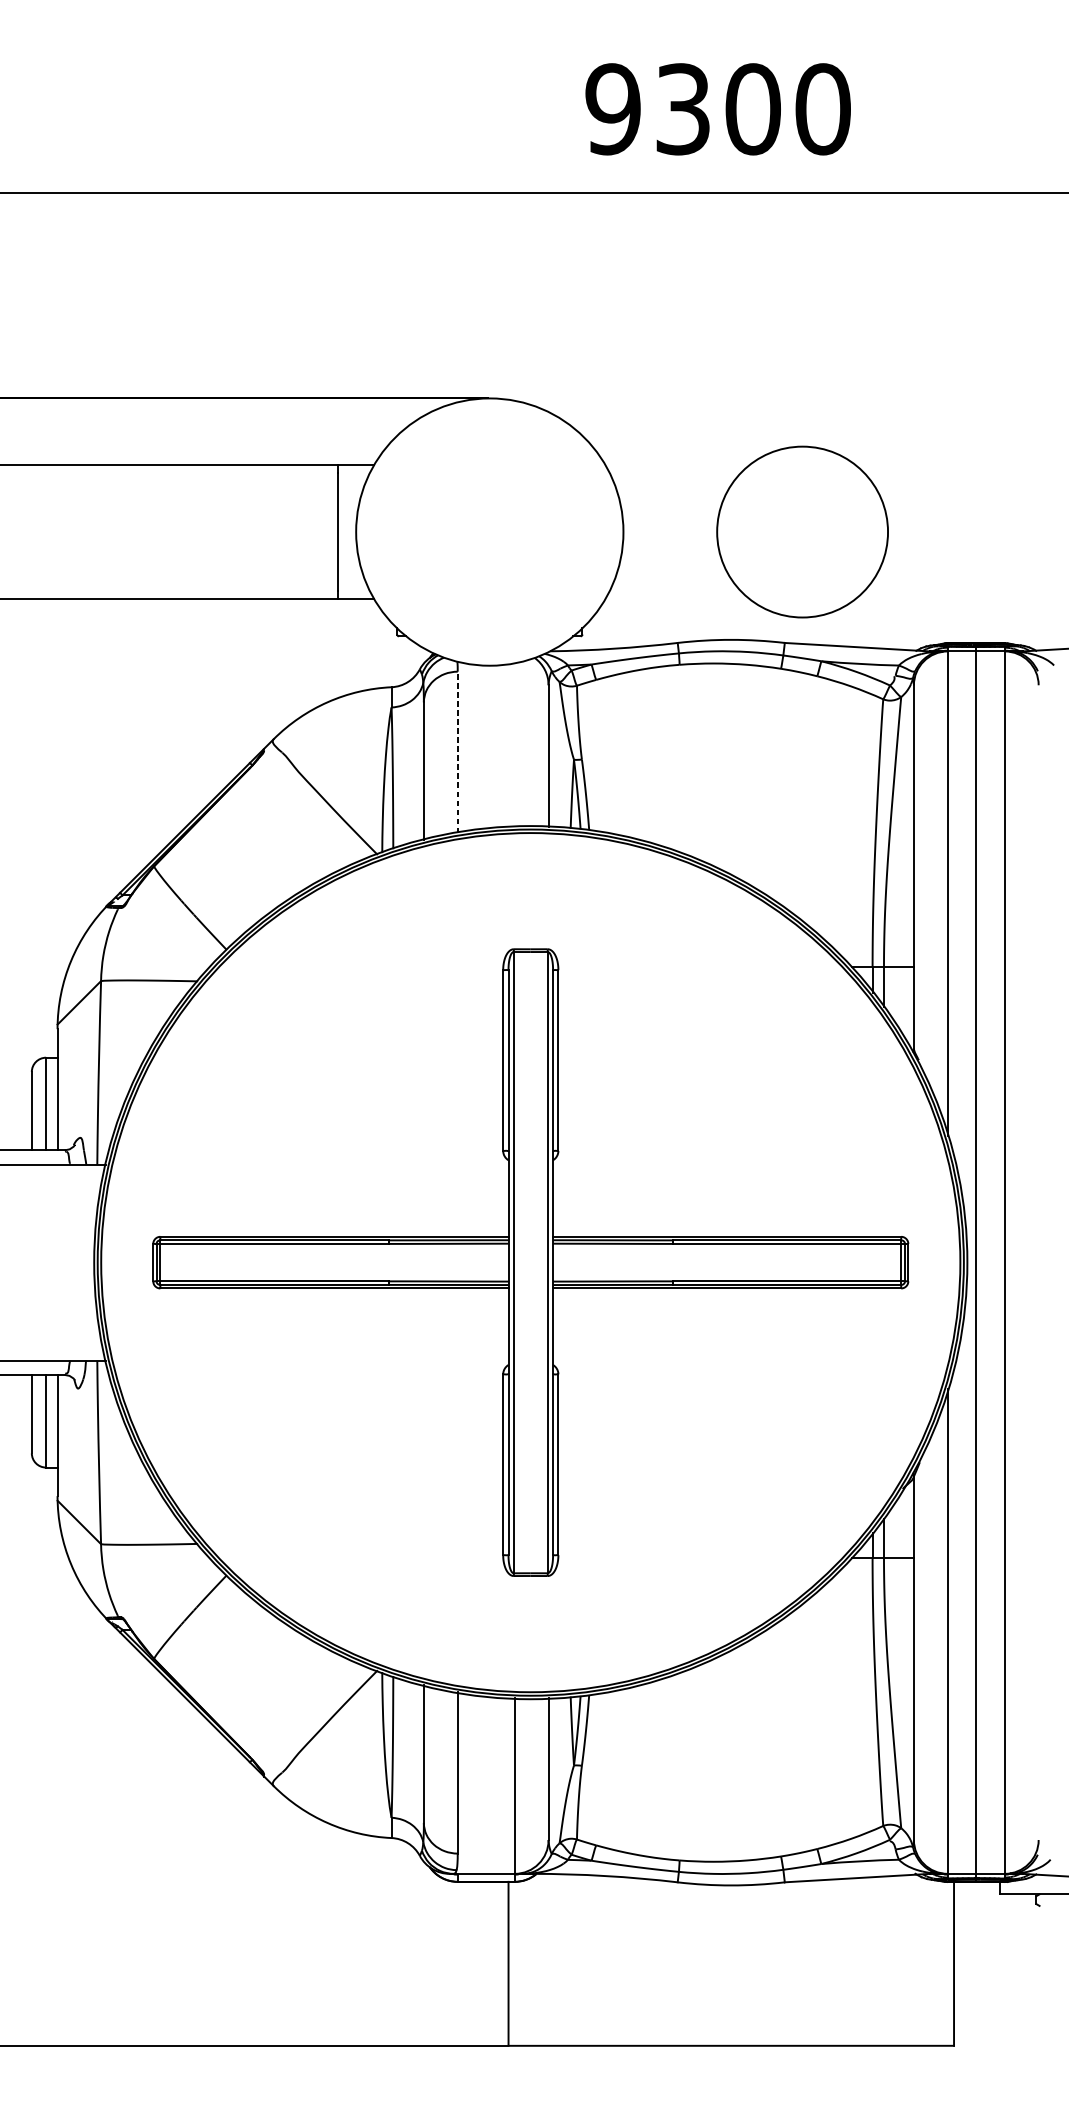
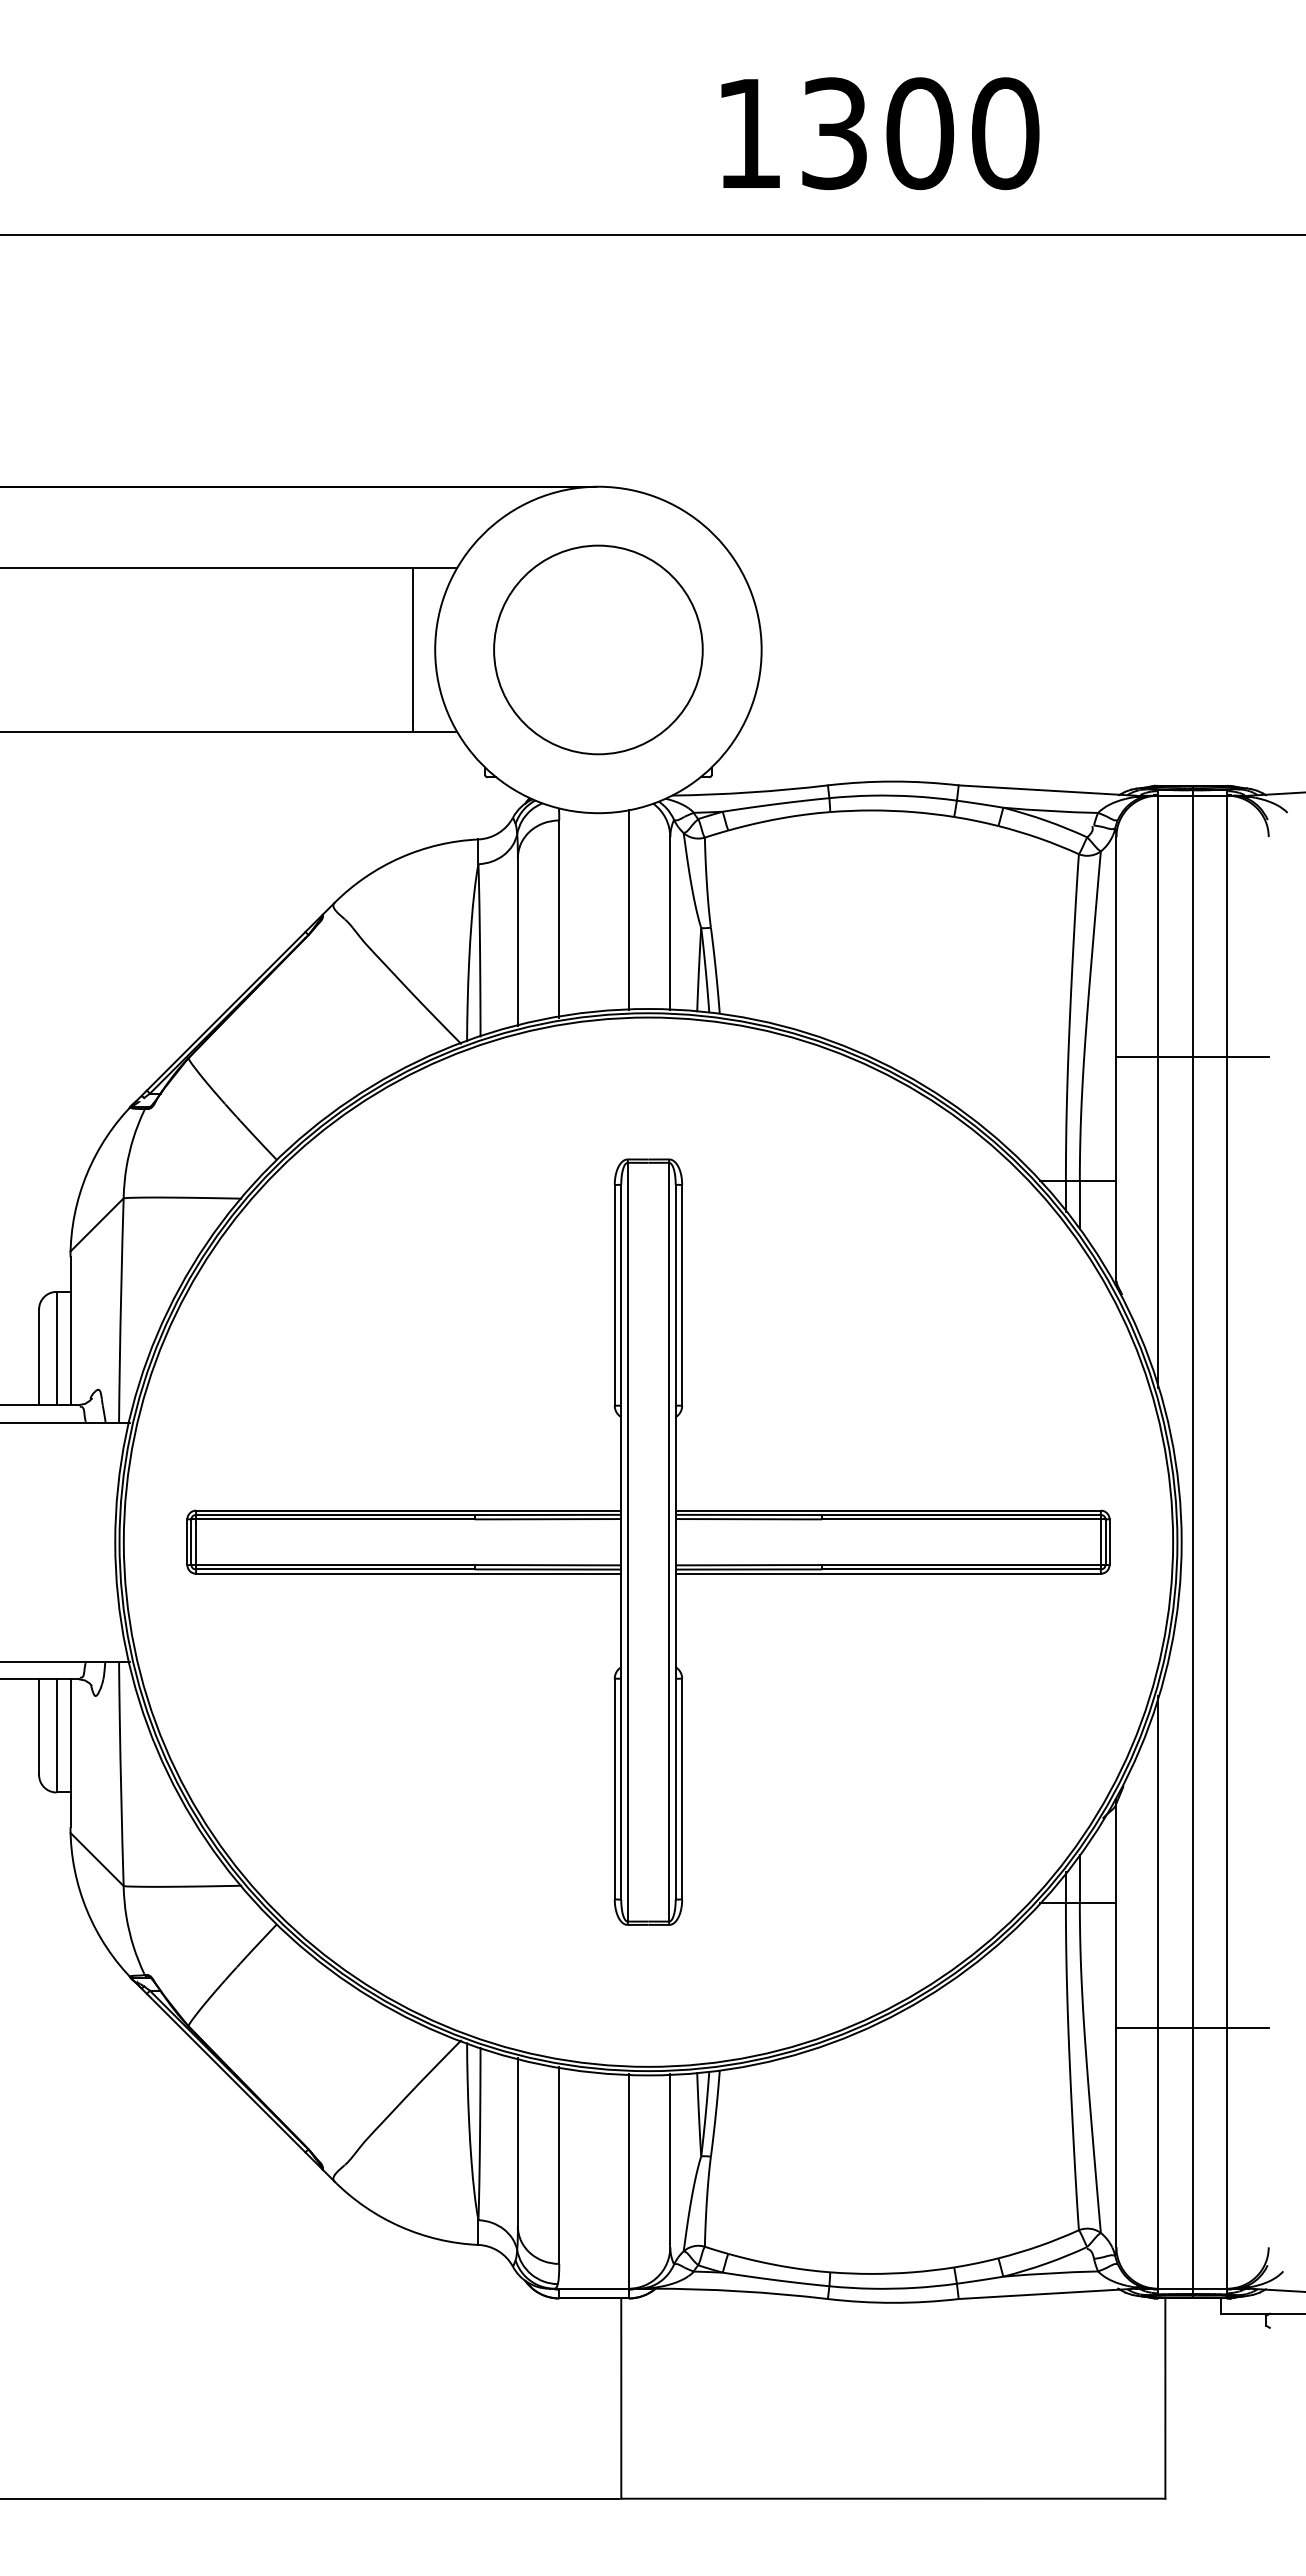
text: (612, 109) -> (748, 133), 9300 -> 1300
circle: (802, 531) -> (598, 649), moved
line: (514, 745) -> (628, 910), added
line: (457, 752) -> (559, 919), dashed -> solid
line: (976, 864) -> (1192, 1056), added
line: (976, 1660) -> (1192, 2027), added

